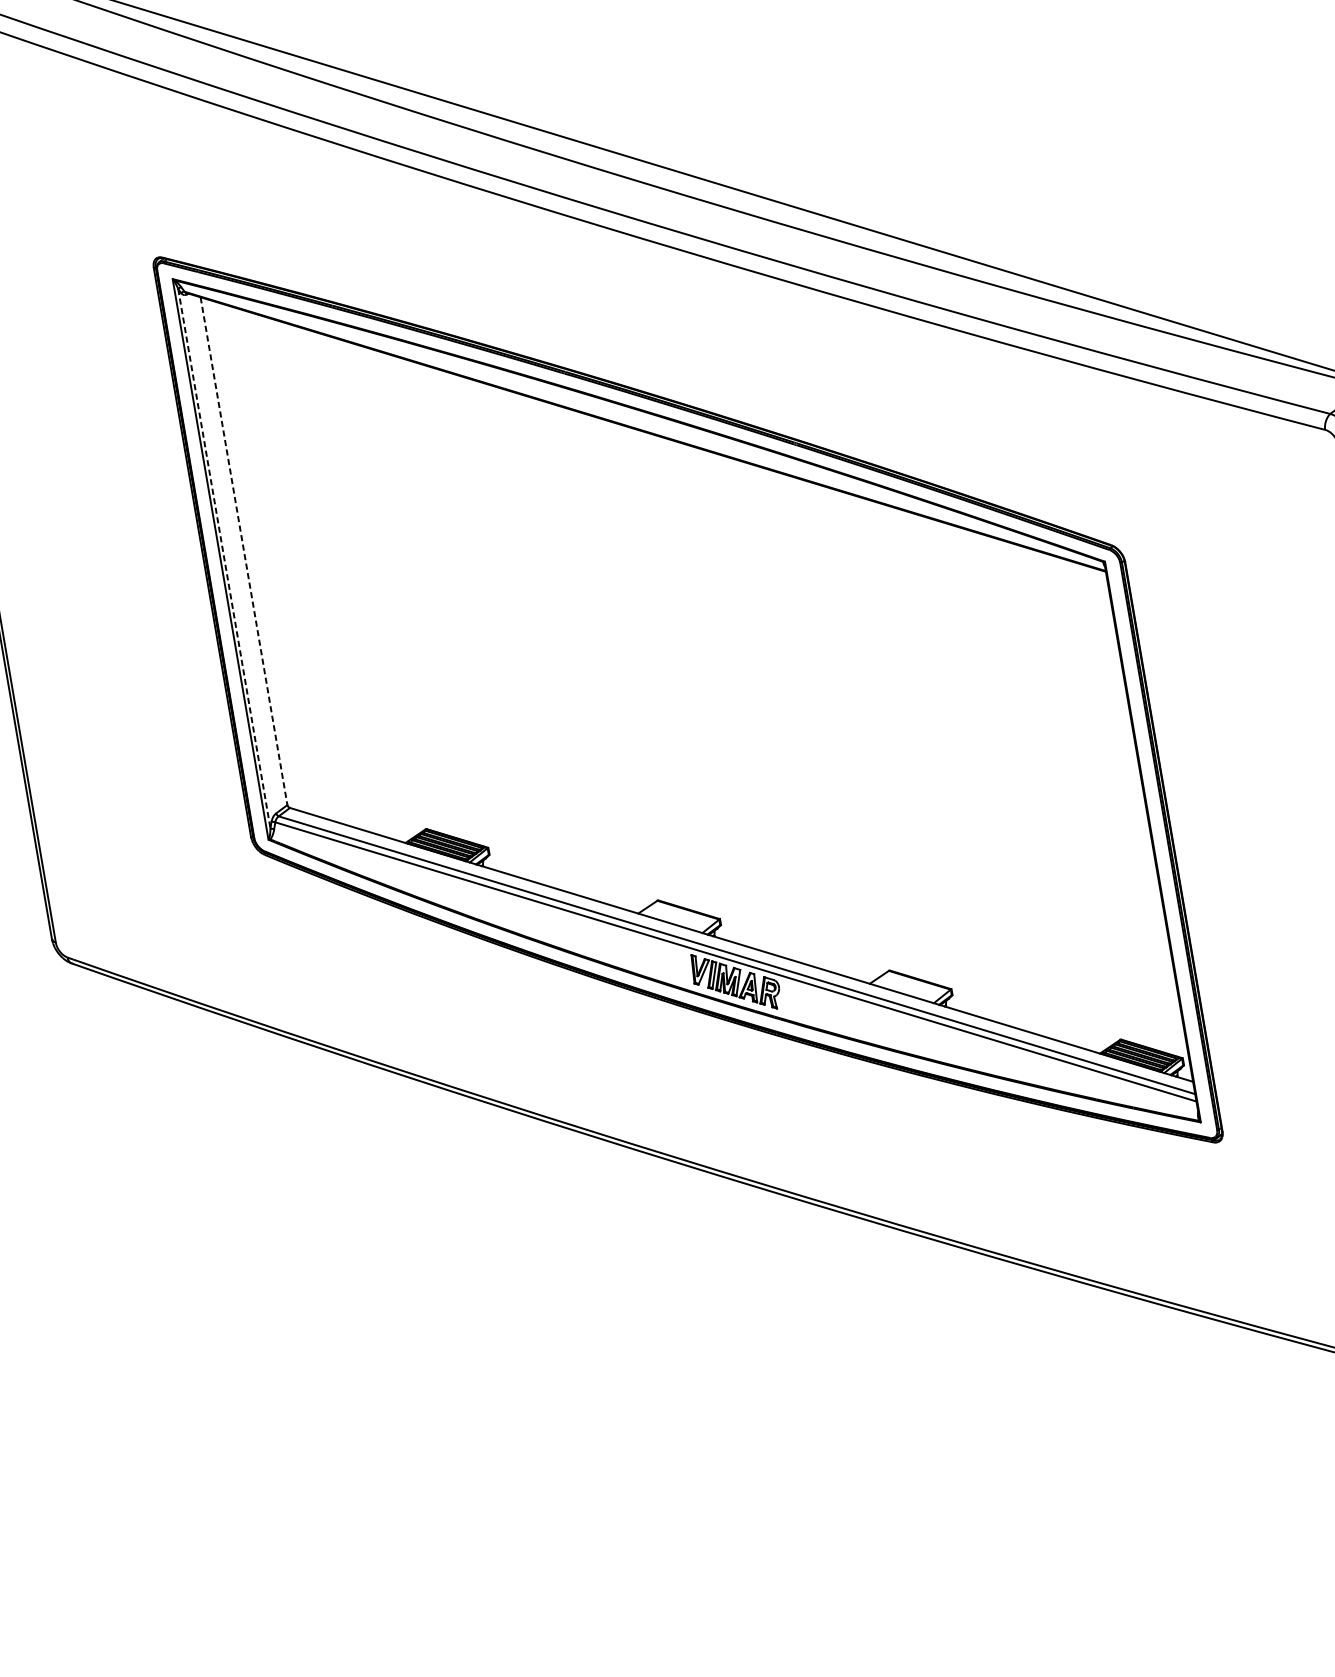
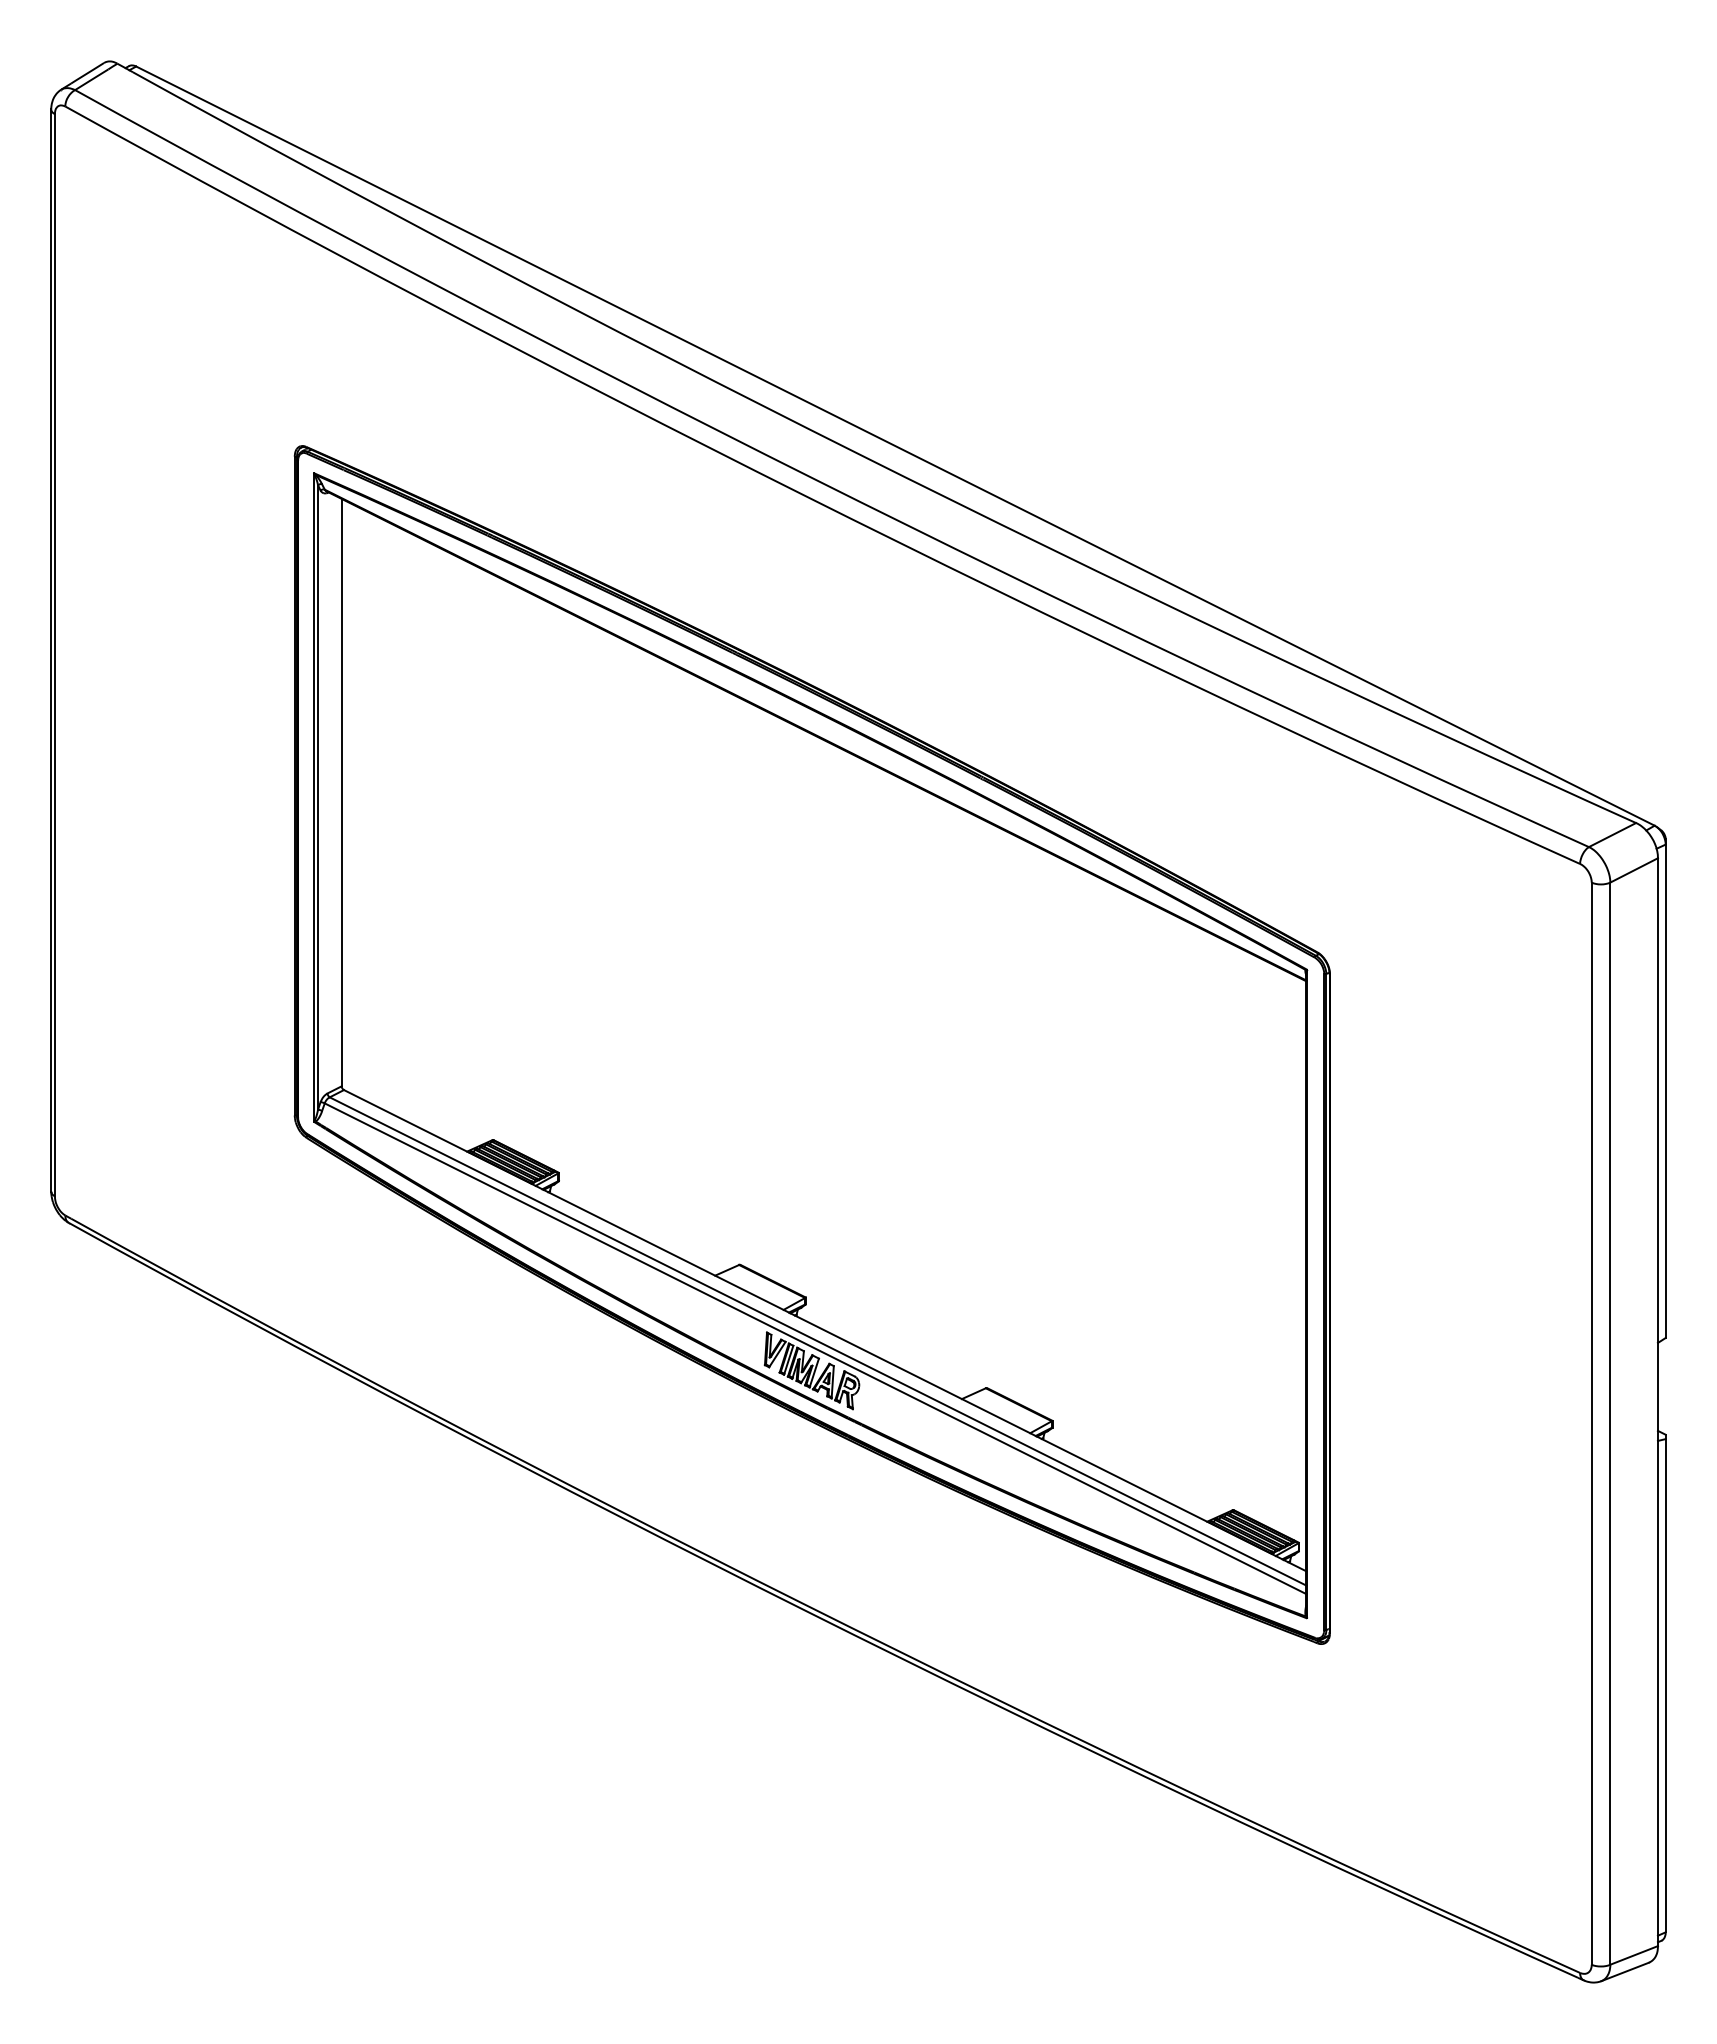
line: (243, 551) -> (341, 792), dashed -> solid
line: (224, 558) -> (318, 797), dashed -> solid

